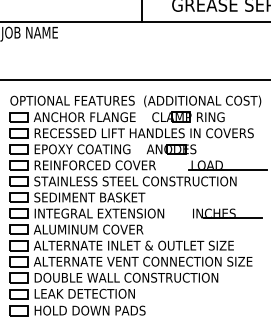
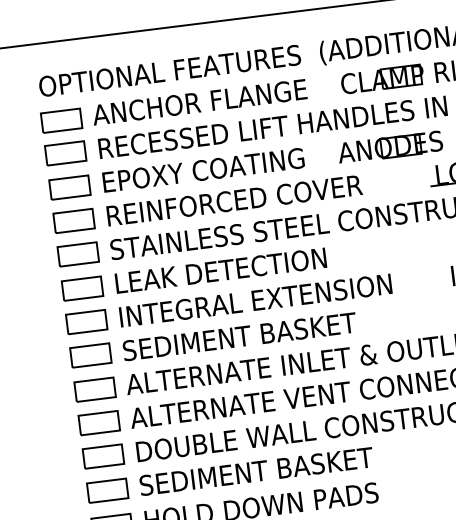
text: (89, 197) -> (230, 269), SEDIMENT BASKET -> LEAK DETECTION
text: (89, 229) -> (239, 336), ALUMINUM COVER -> SEDIMENT BASKET
text: (89, 293) -> (255, 470), LEAK DETECTION -> SEDIMENT BASKET

